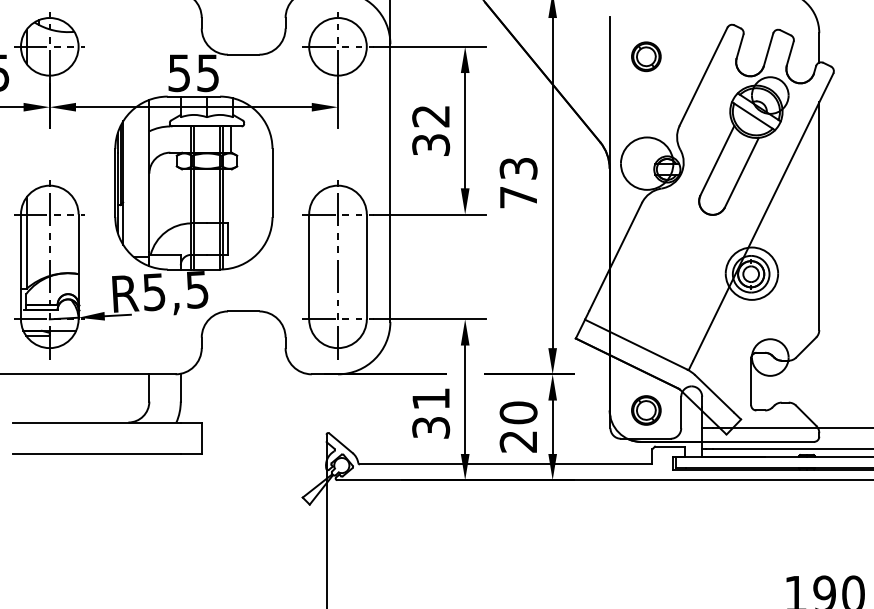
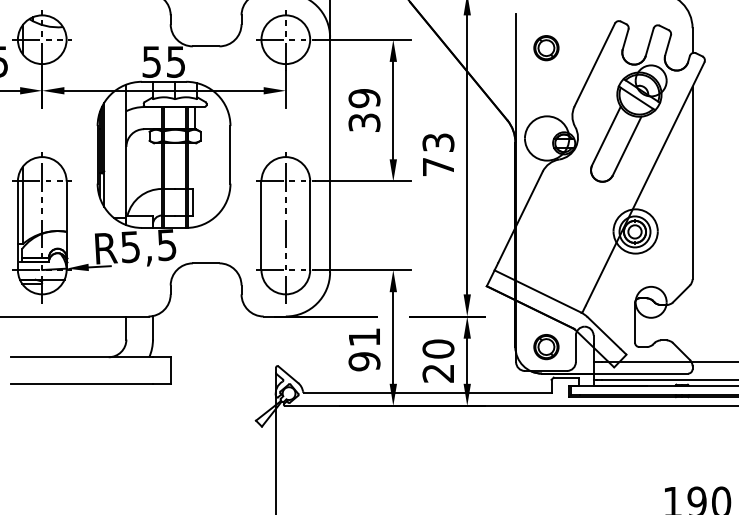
text: (431, 116) -> (364, 98), 32 -> 39
text: (430, 427) -> (364, 361), 31 -> 91

